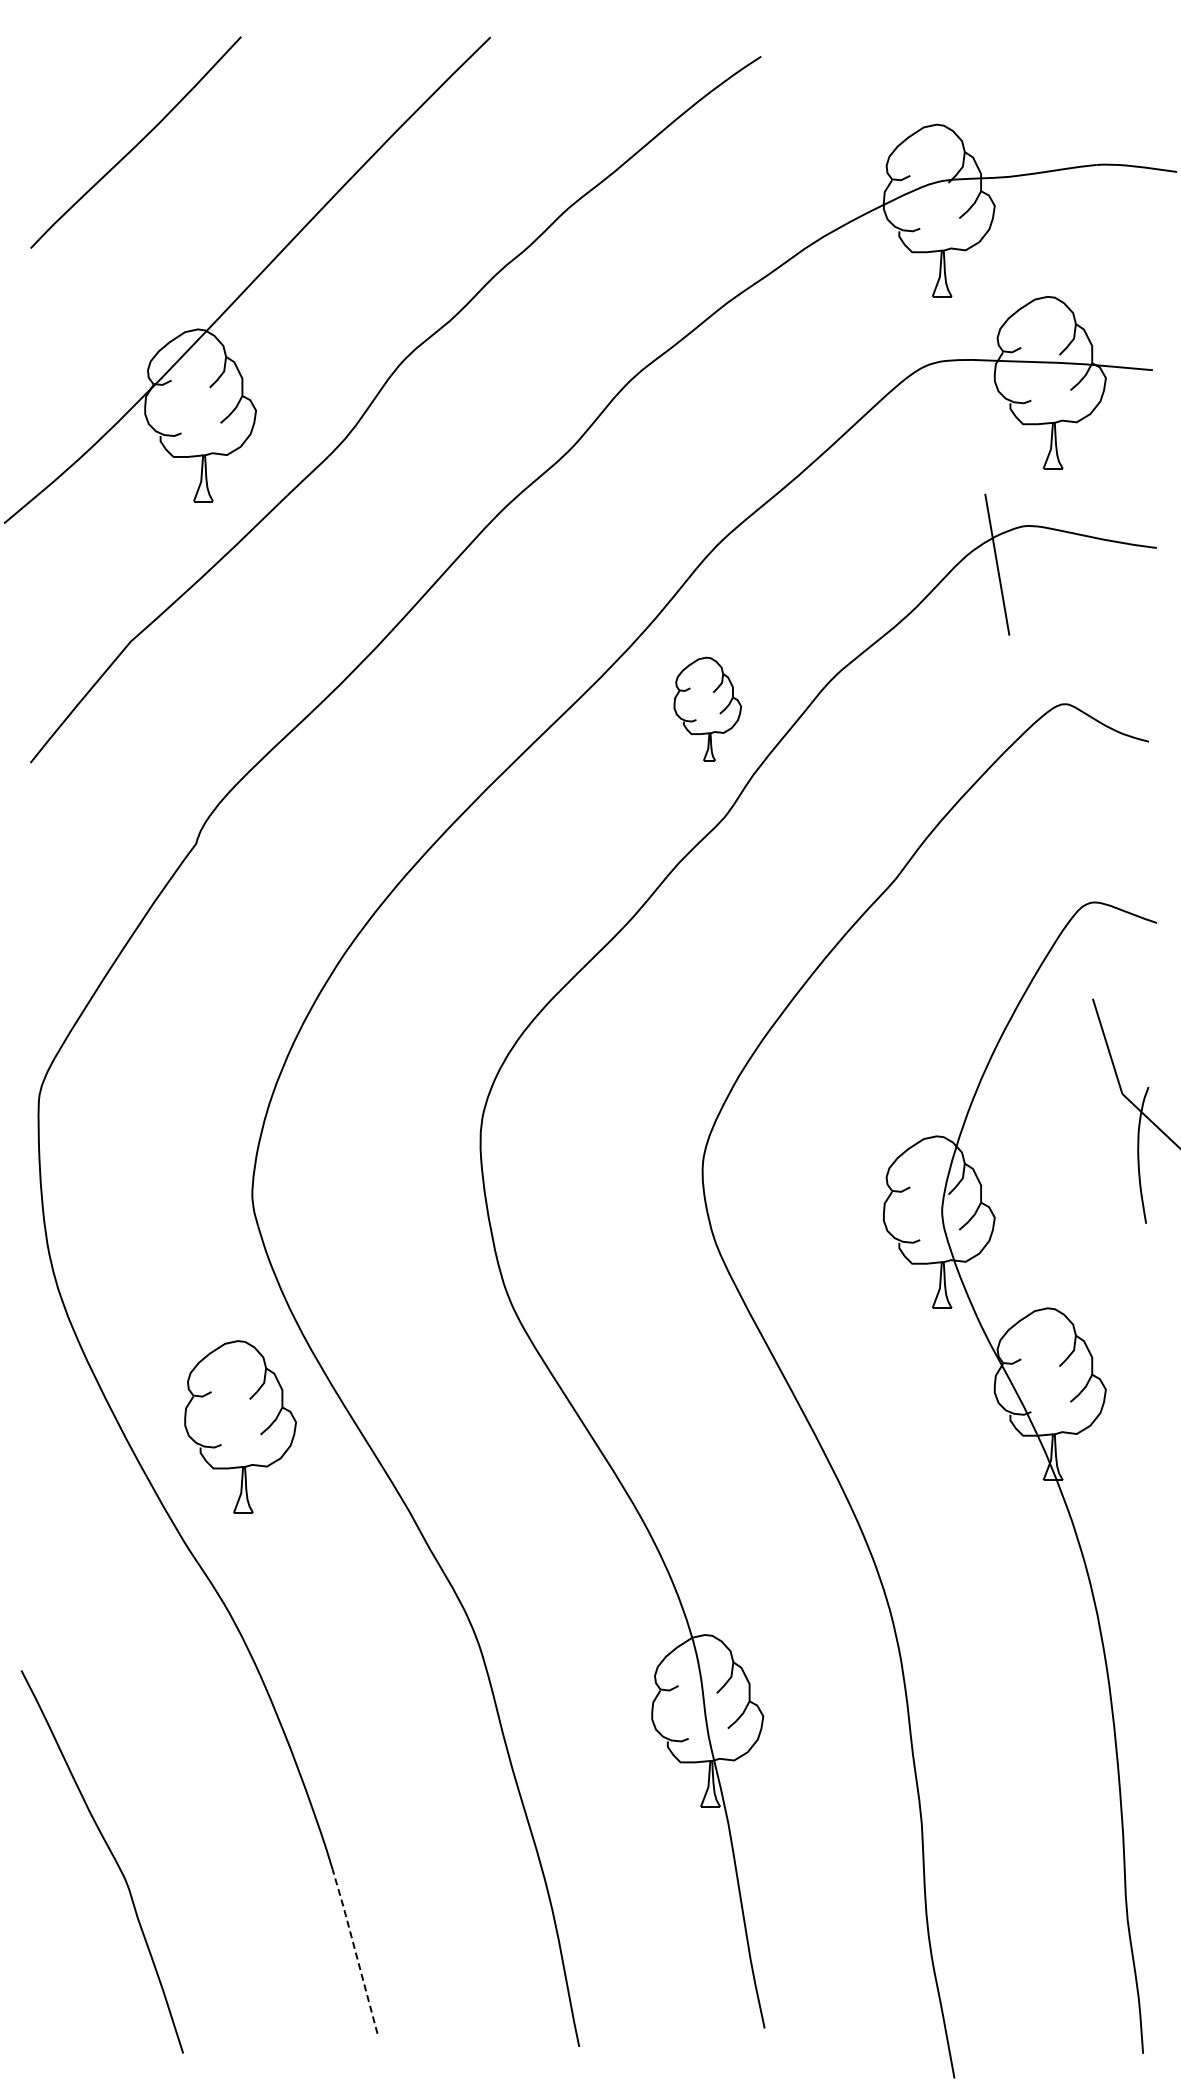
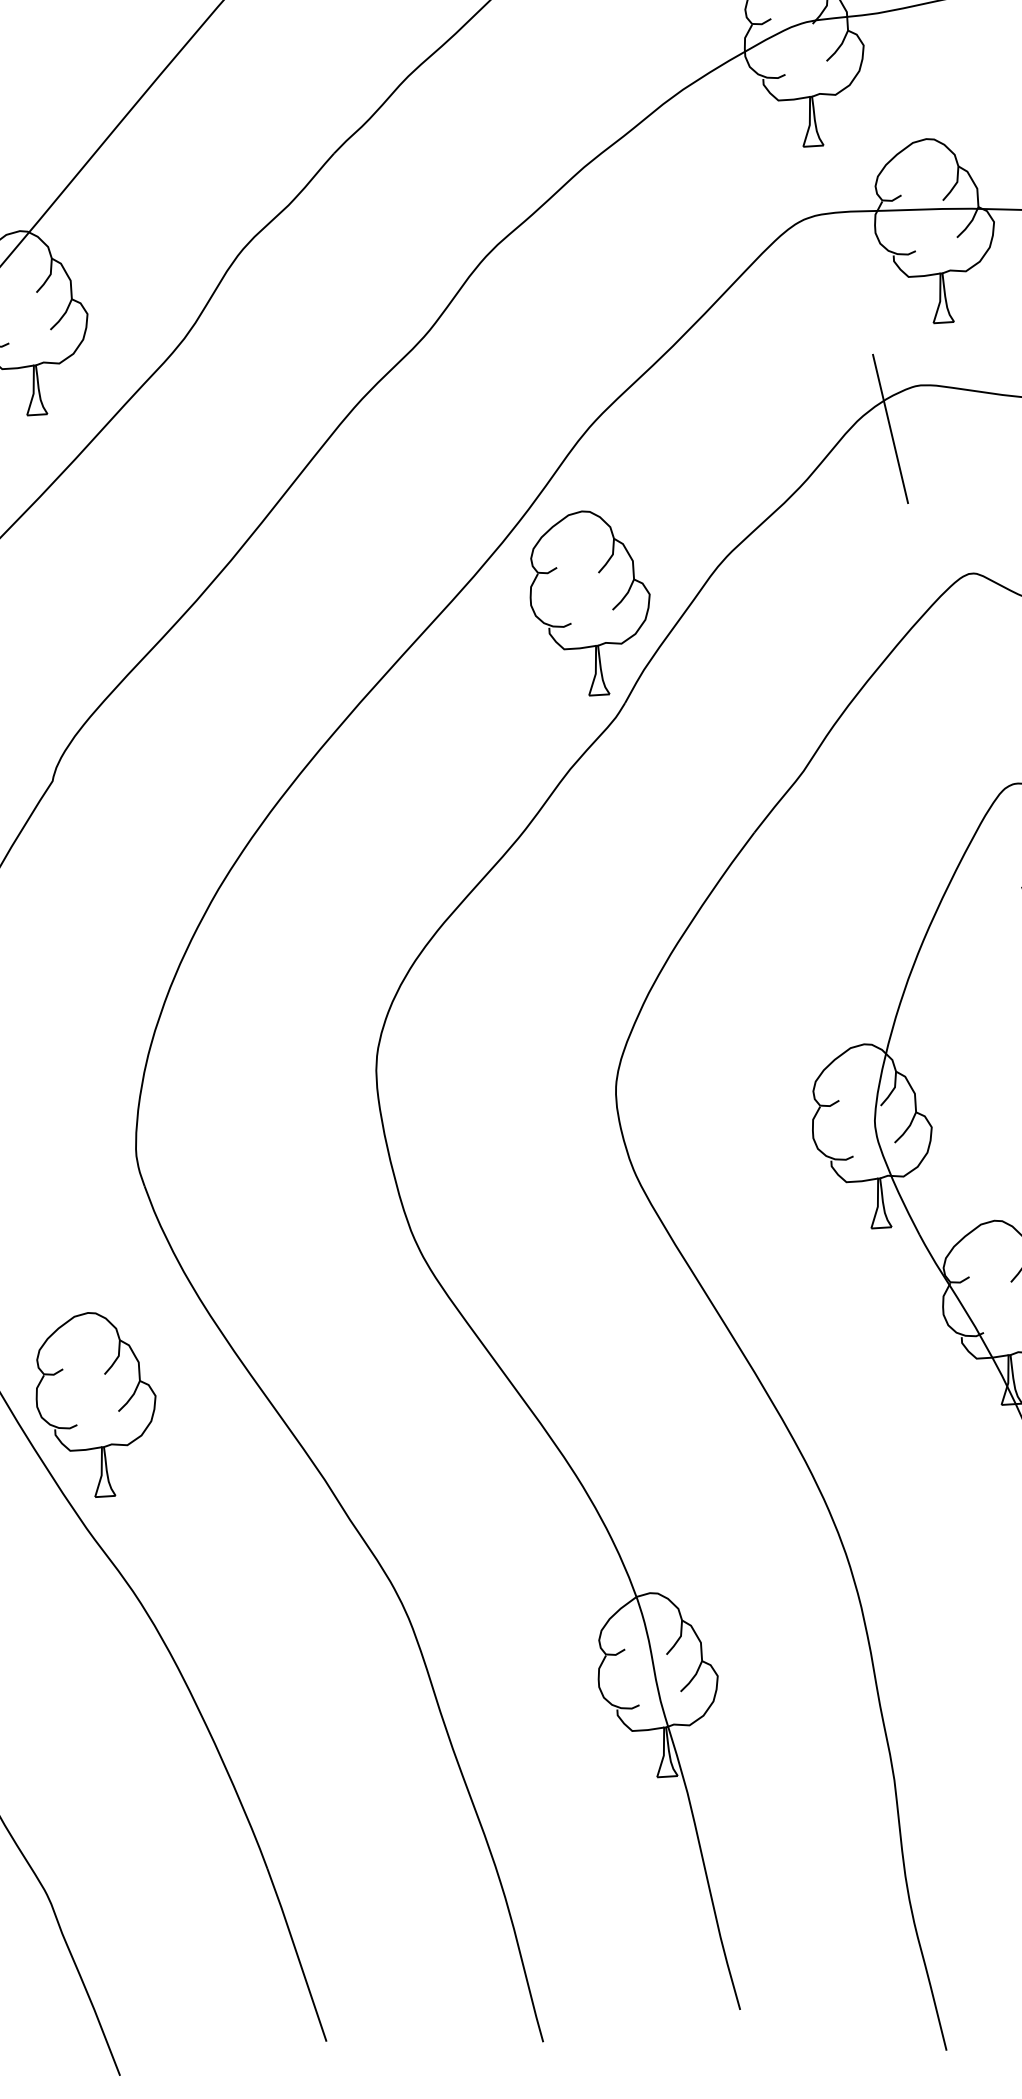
part: (707, 708) -> (590, 602), size x1.67
part: (240, 1426) -> (96, 1404), moved
line: (355, 1950) -> (297, 1954), dashed -> solid

